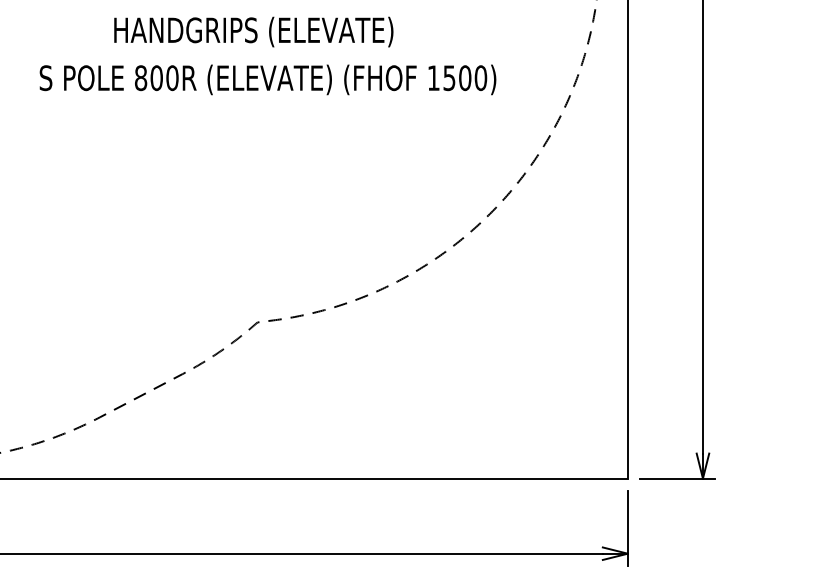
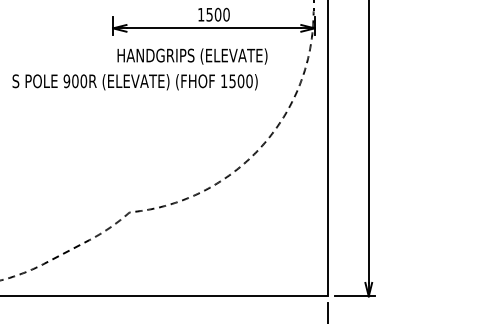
text: (253, 32) -> (192, 56), moved
text: (140, 78) -> (66, 81), 800R -> 900R

